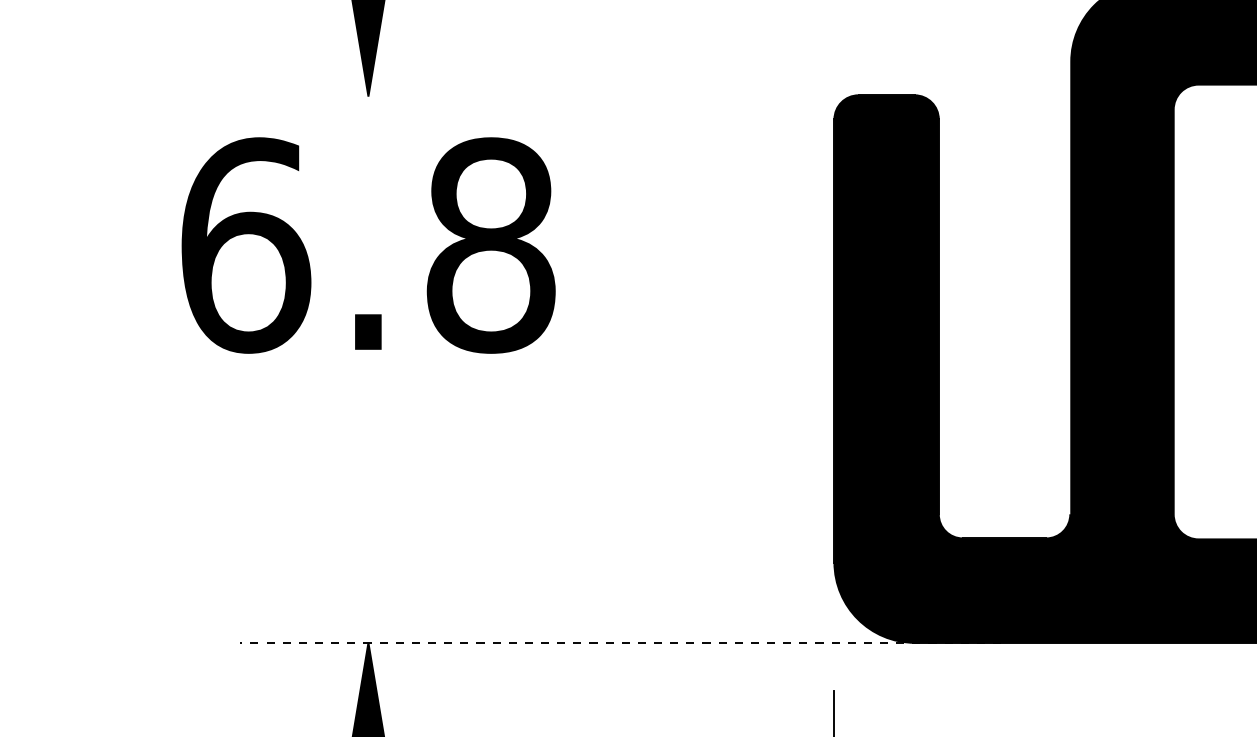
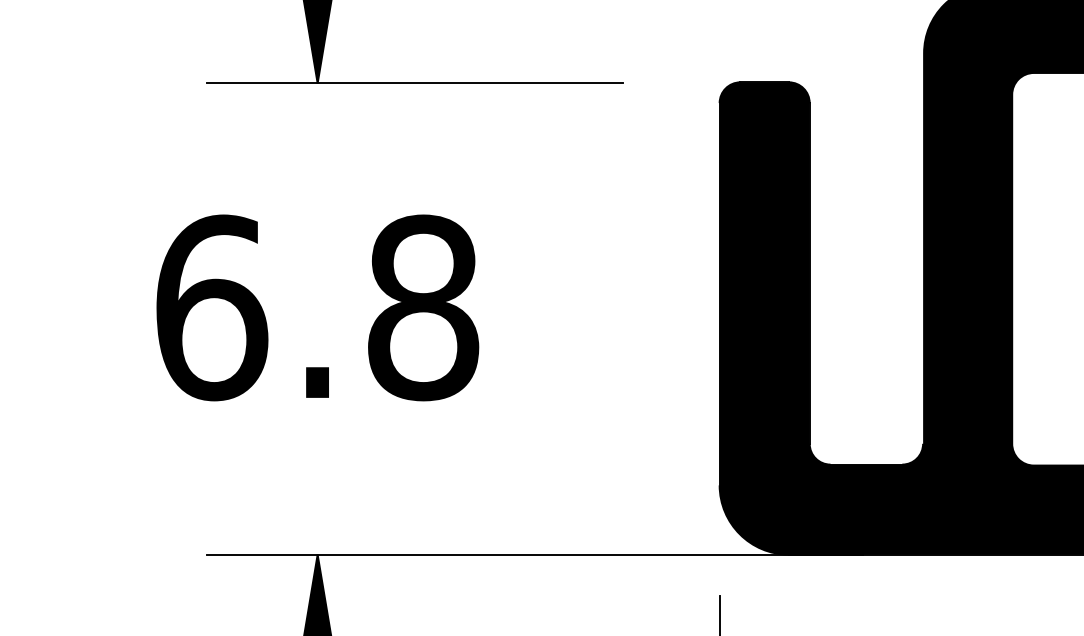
line: (480, 96) -> (414, 83), added
text: (368, 245) -> (317, 307), moved
line: (619, 642) -> (534, 554), dashed -> solid

